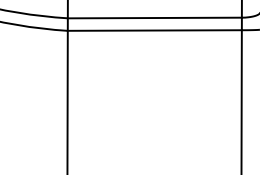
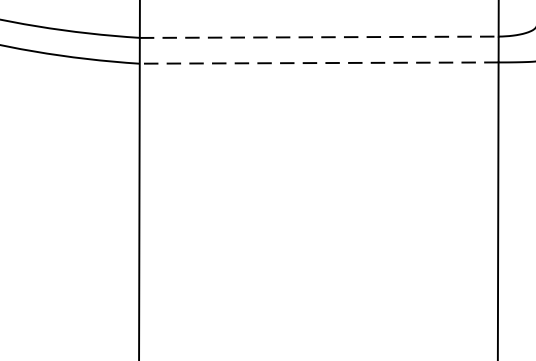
line: (155, 18) -> (320, 38), solid -> dashed
line: (154, 30) -> (318, 62), solid -> dashed

